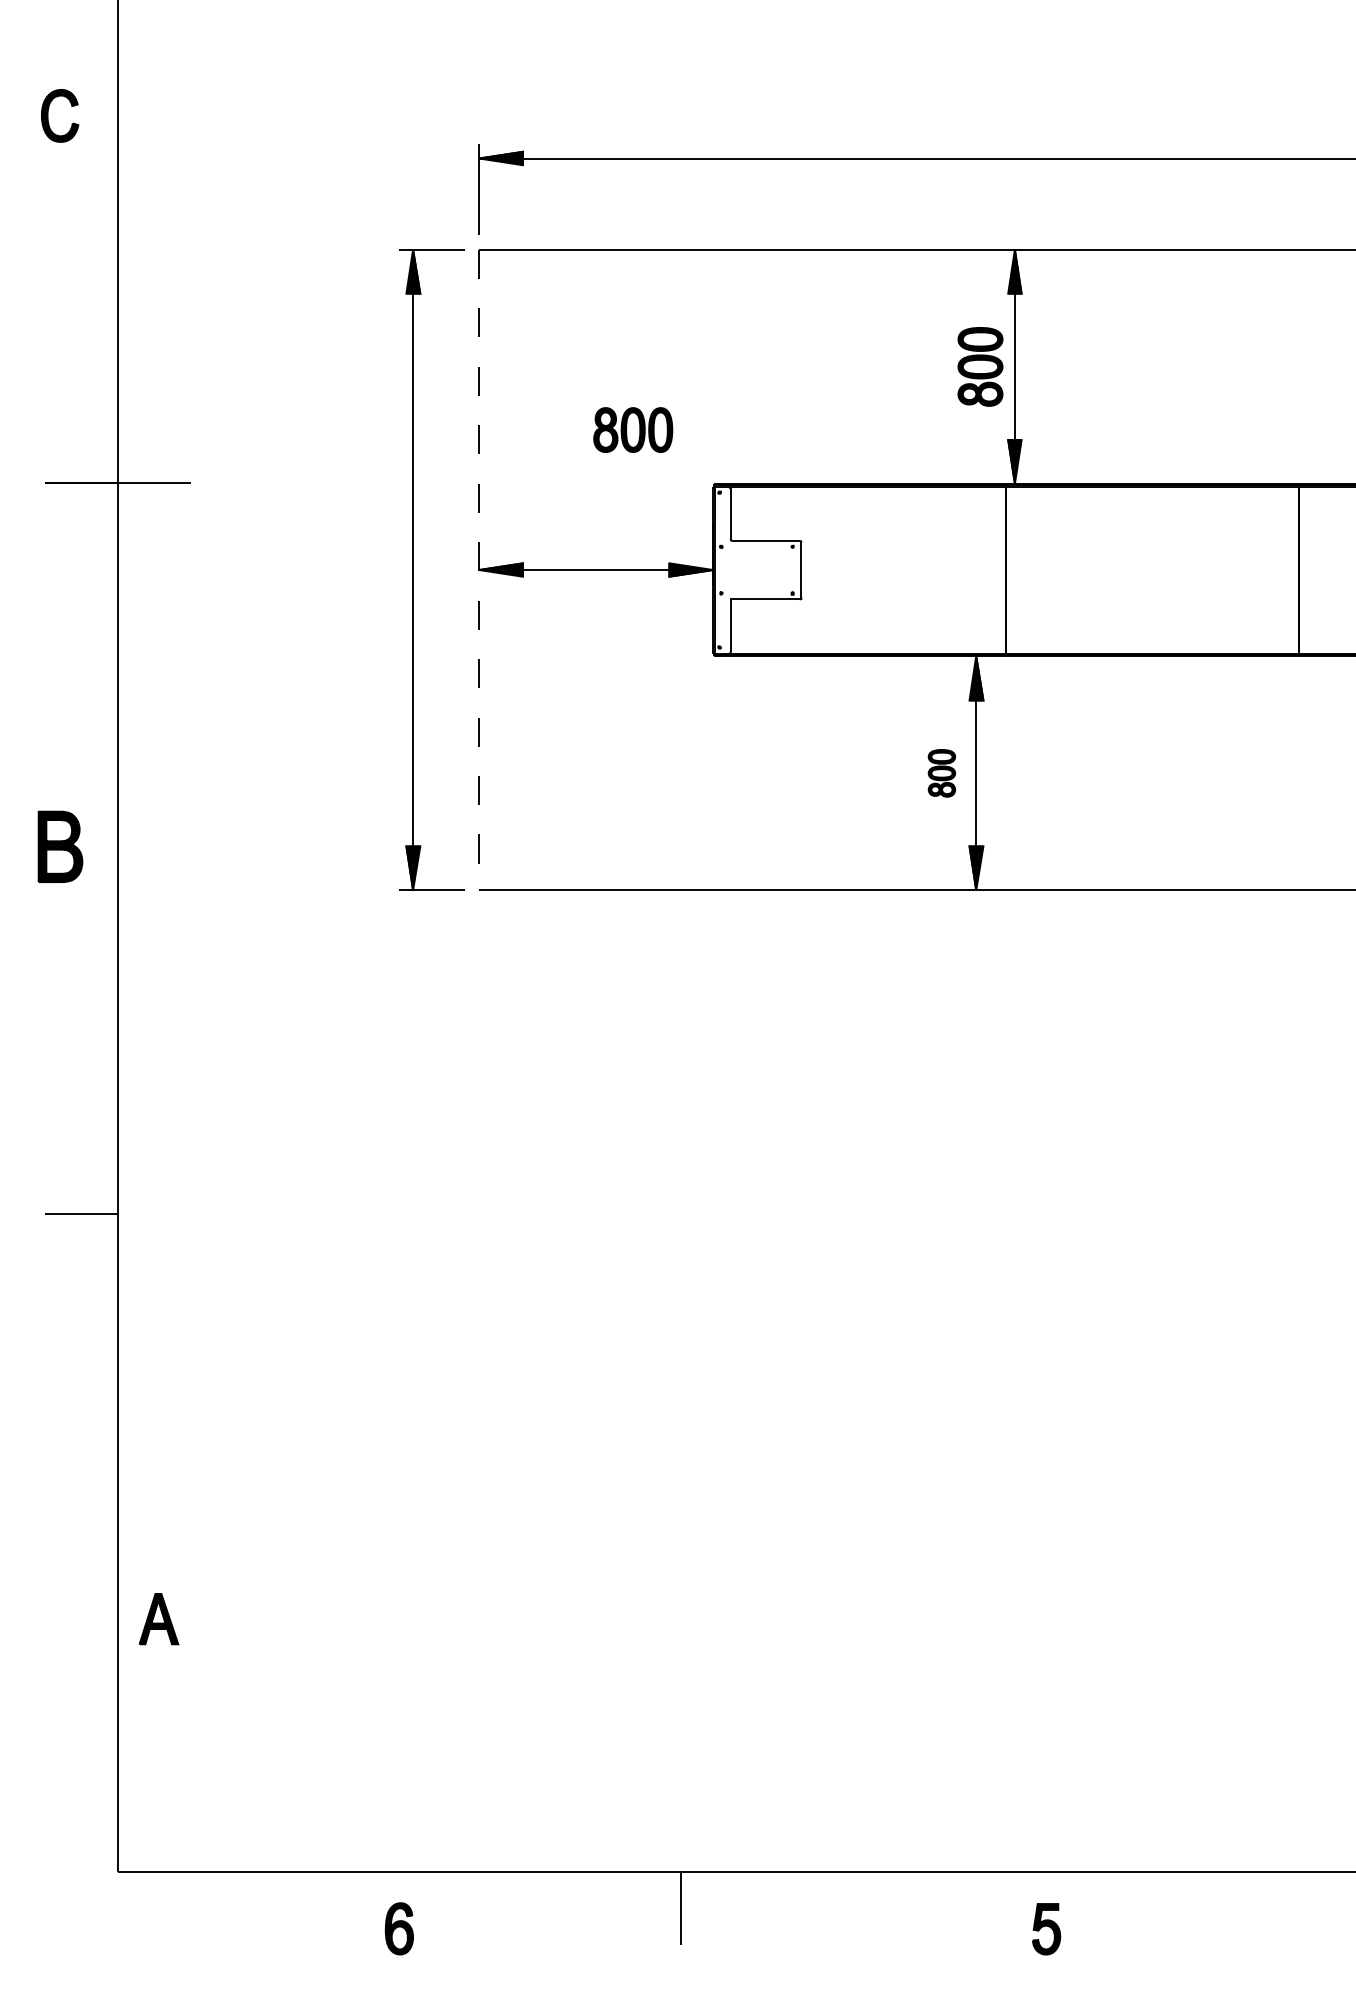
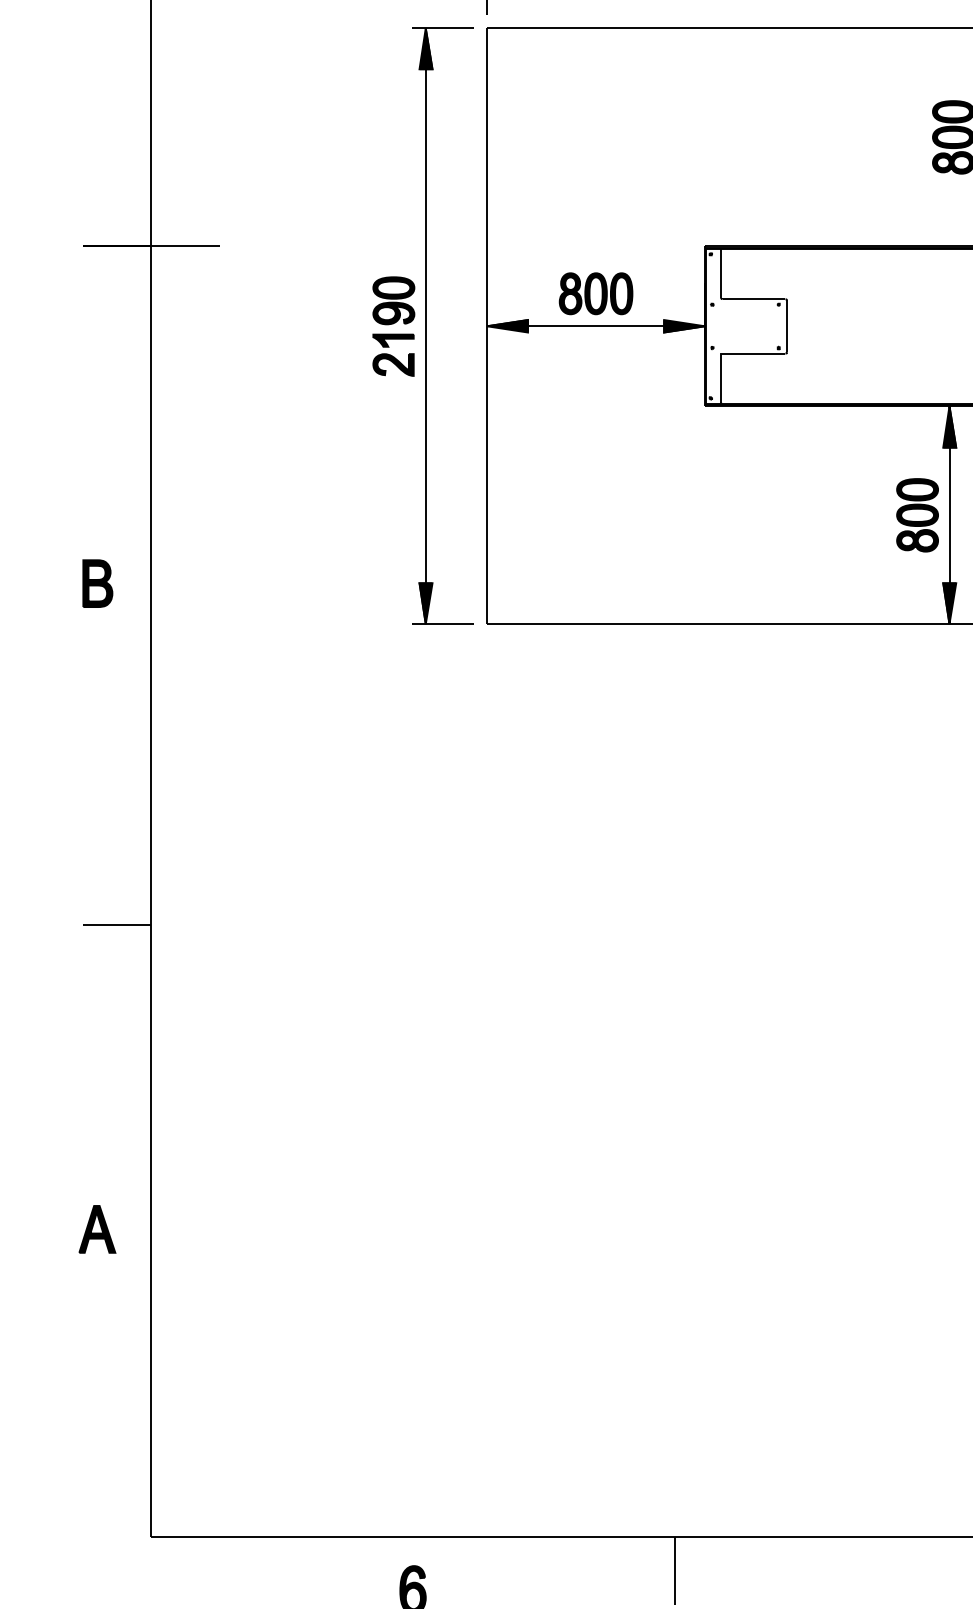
part: (633, 429) -> (596, 293), moved
part: (378, 570) -> (393, 326), added
line: (479, 570) -> (487, 326), dashed -> solid
part: (941, 773) -> (917, 515), size x1.67
part: (60, 846) -> (97, 583), size x0.71
part: (158, 1619) -> (96, 1229), moved

